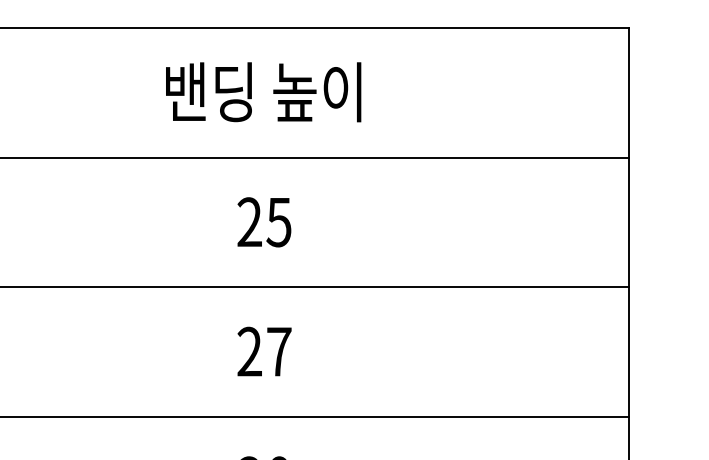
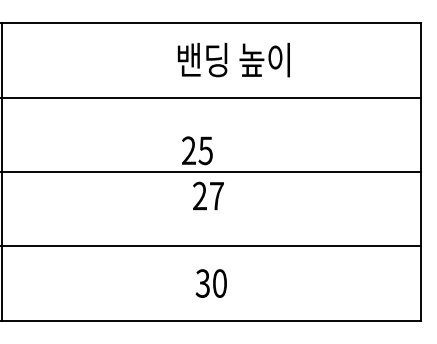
text: (262, 91) -> (233, 59), moved
text: (264, 221) -> (197, 150), moved
text: (264, 350) -> (208, 195), moved

